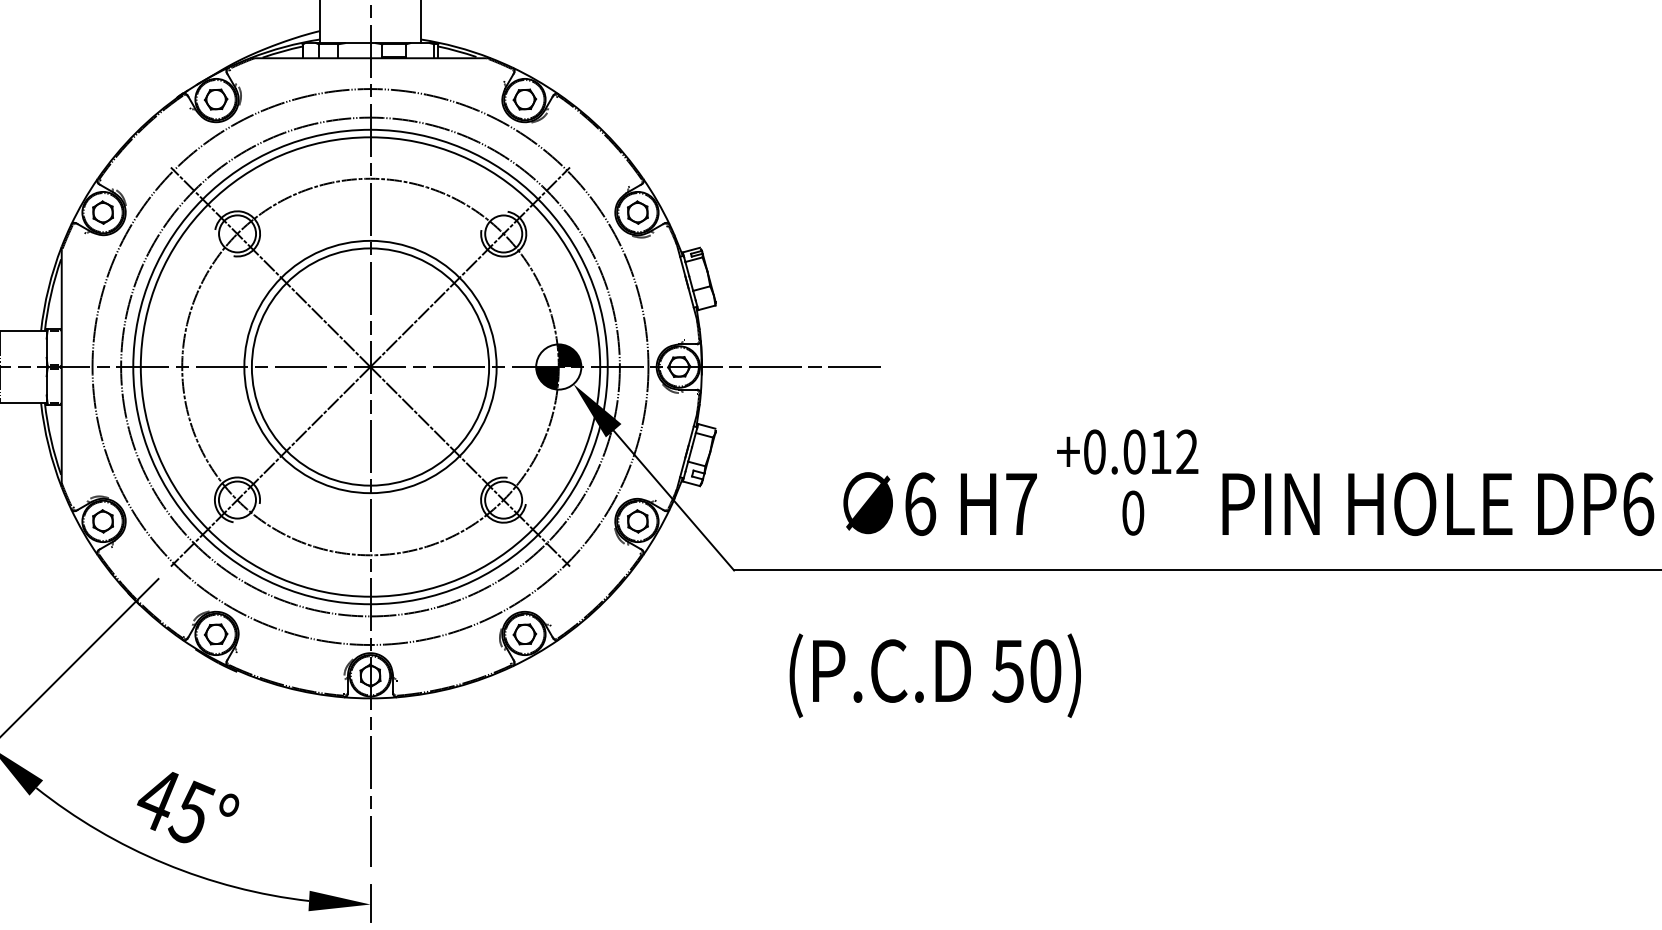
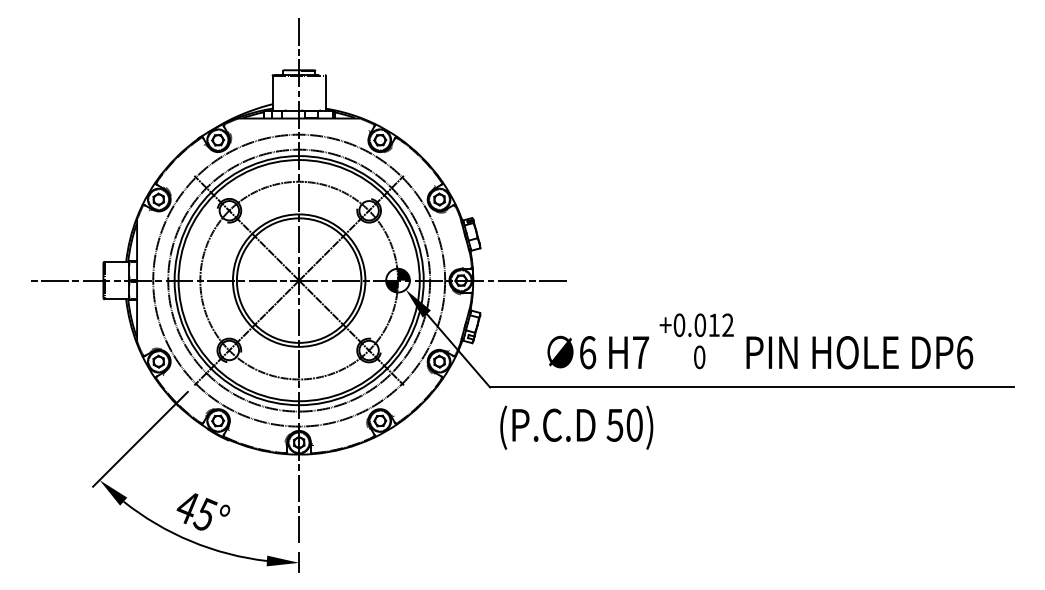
text: (934, 675) -> (576, 427), moved

